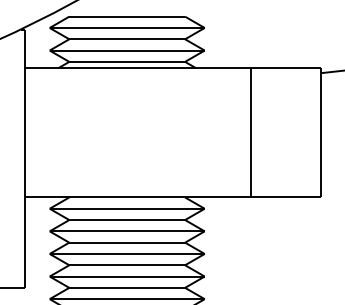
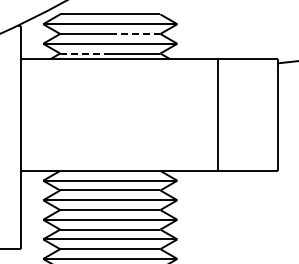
line: (156, 38) -> (135, 33), solid -> dashed
line: (98, 61) -> (85, 53), solid -> dashed

